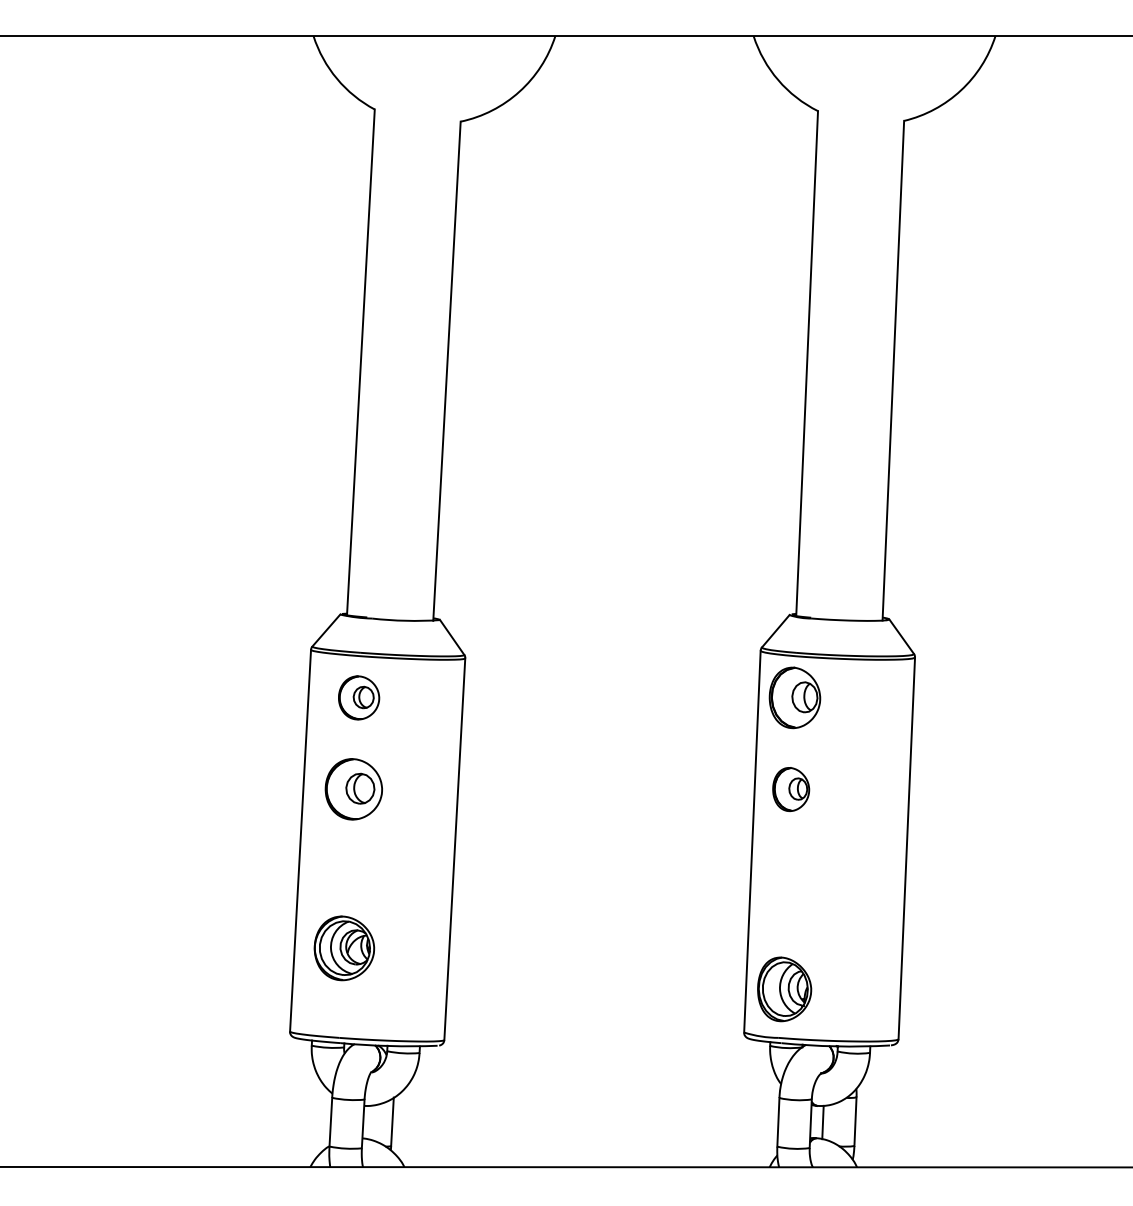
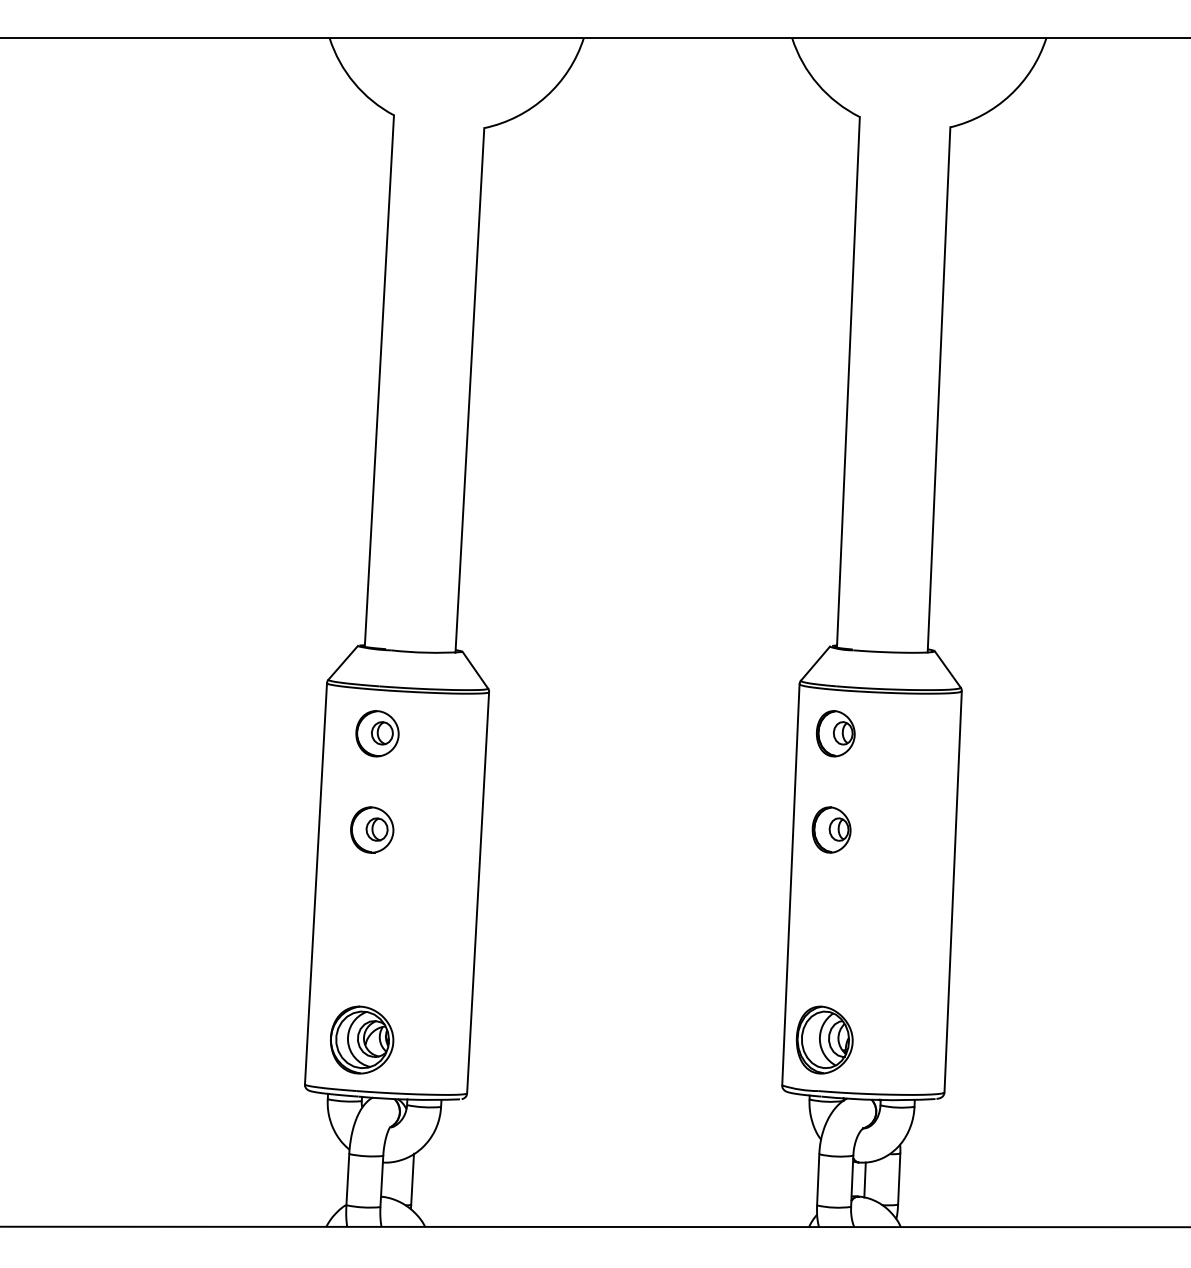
part: (795, 697) -> (836, 733), size x0.71
part: (354, 789) -> (372, 830), size x0.71
part: (344, 948) -> (362, 1040), moved

